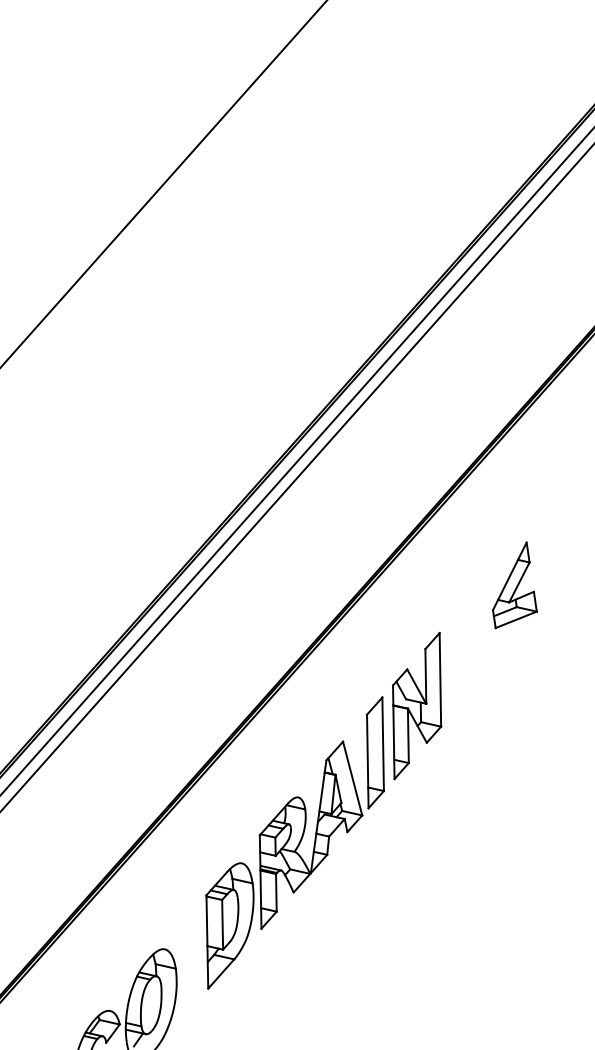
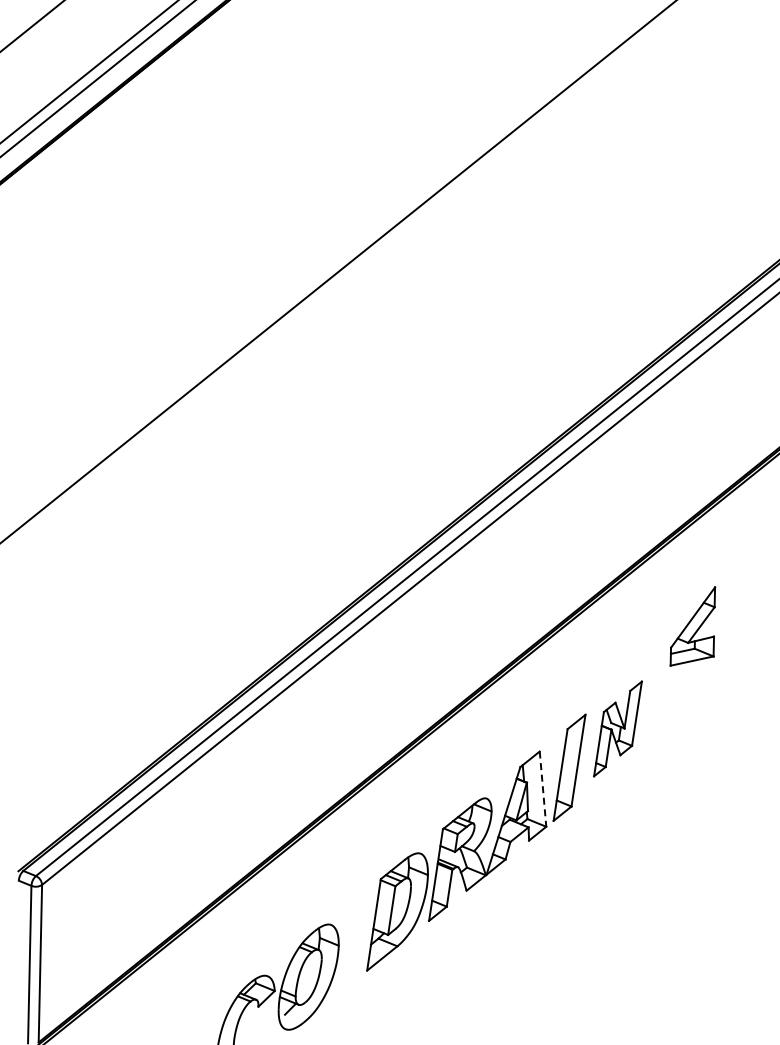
part: (510, 585) -> (692, 626), moved
part: (416, 705) -> (617, 728), size x0.7
line: (353, 778) -> (543, 789), solid -> dashed

